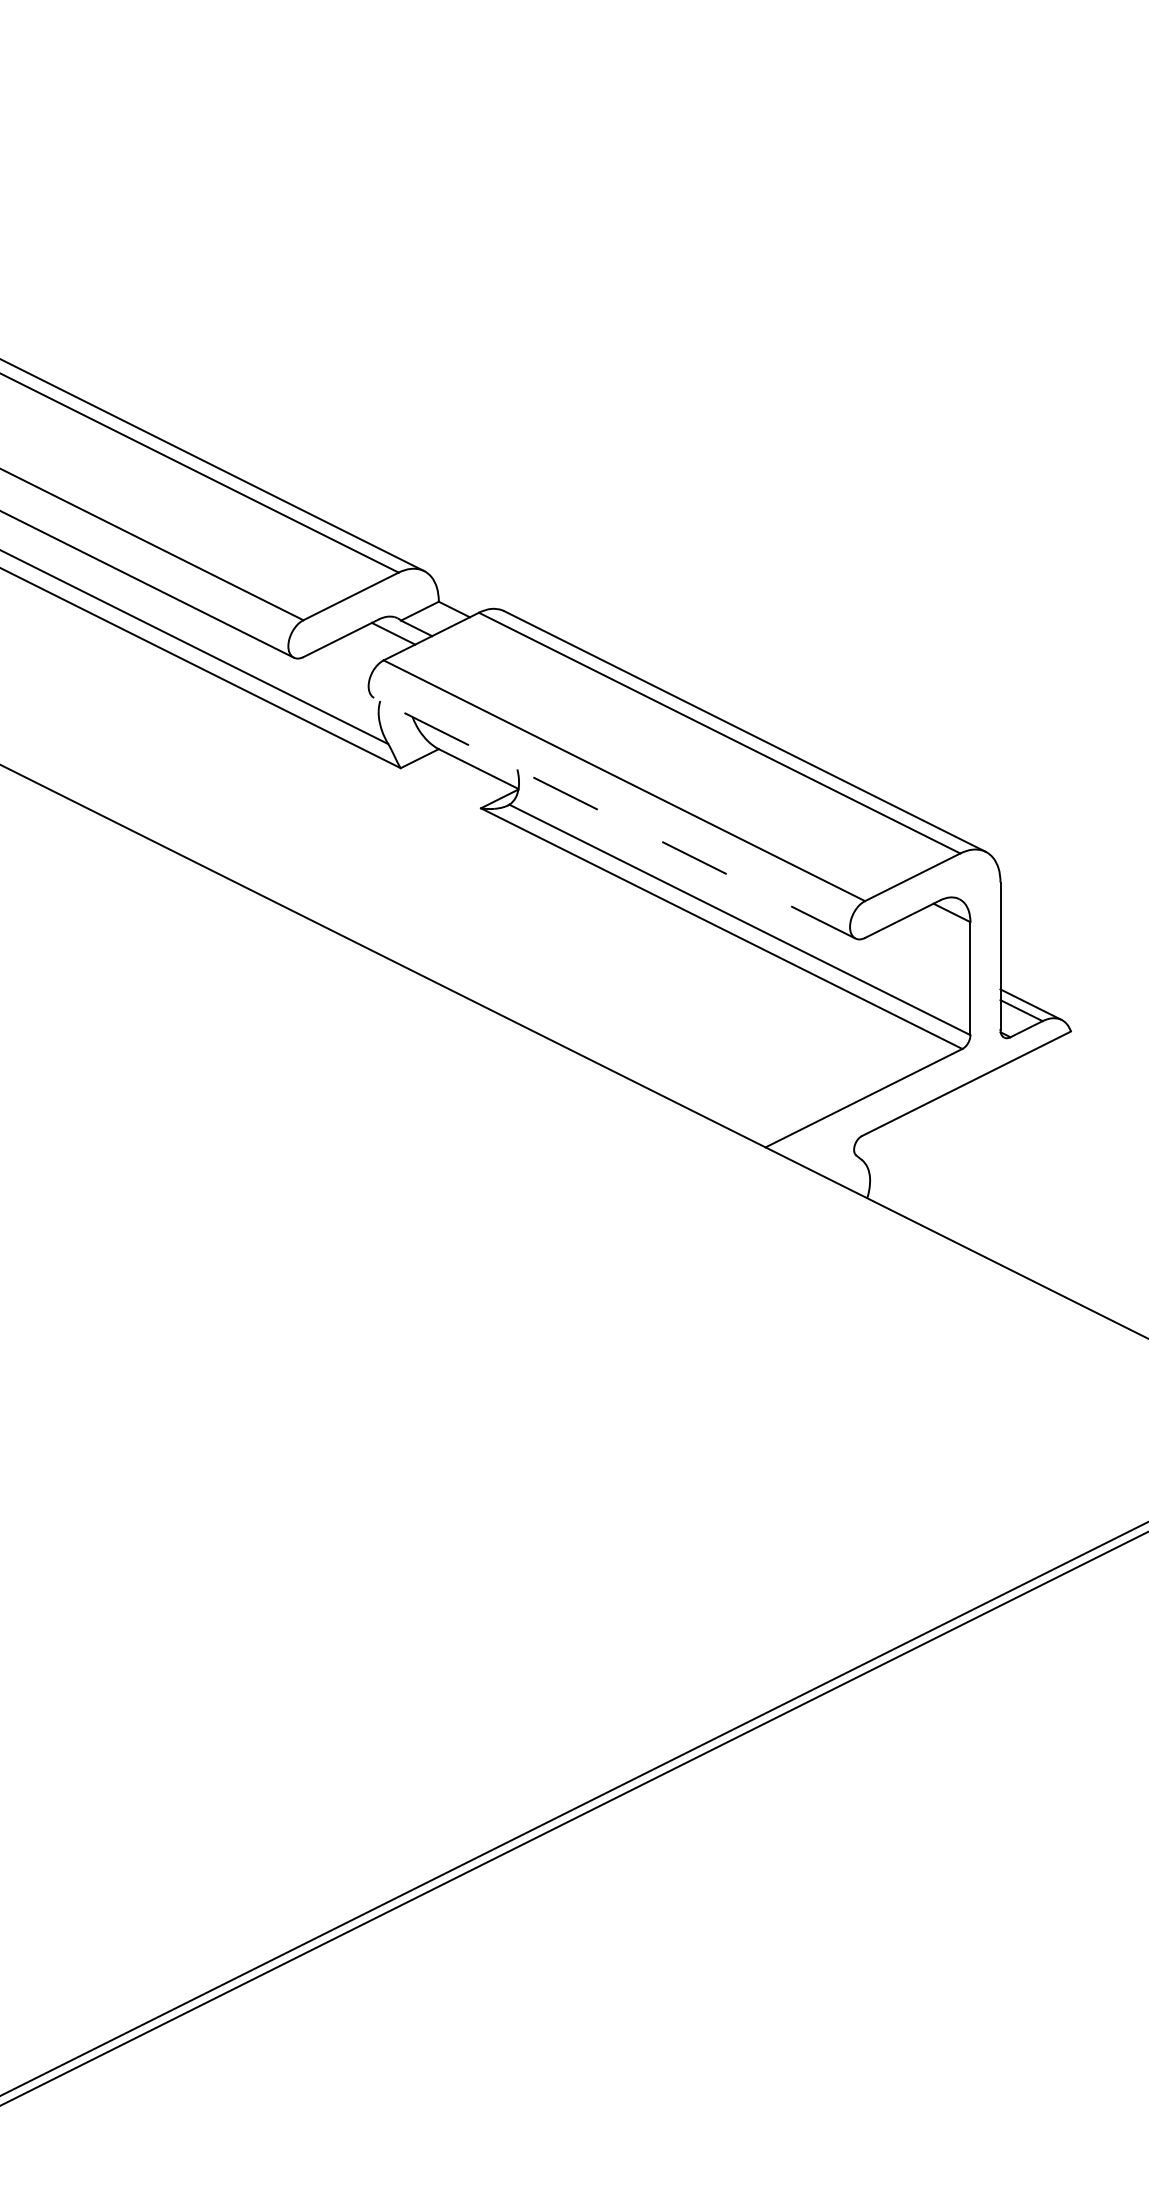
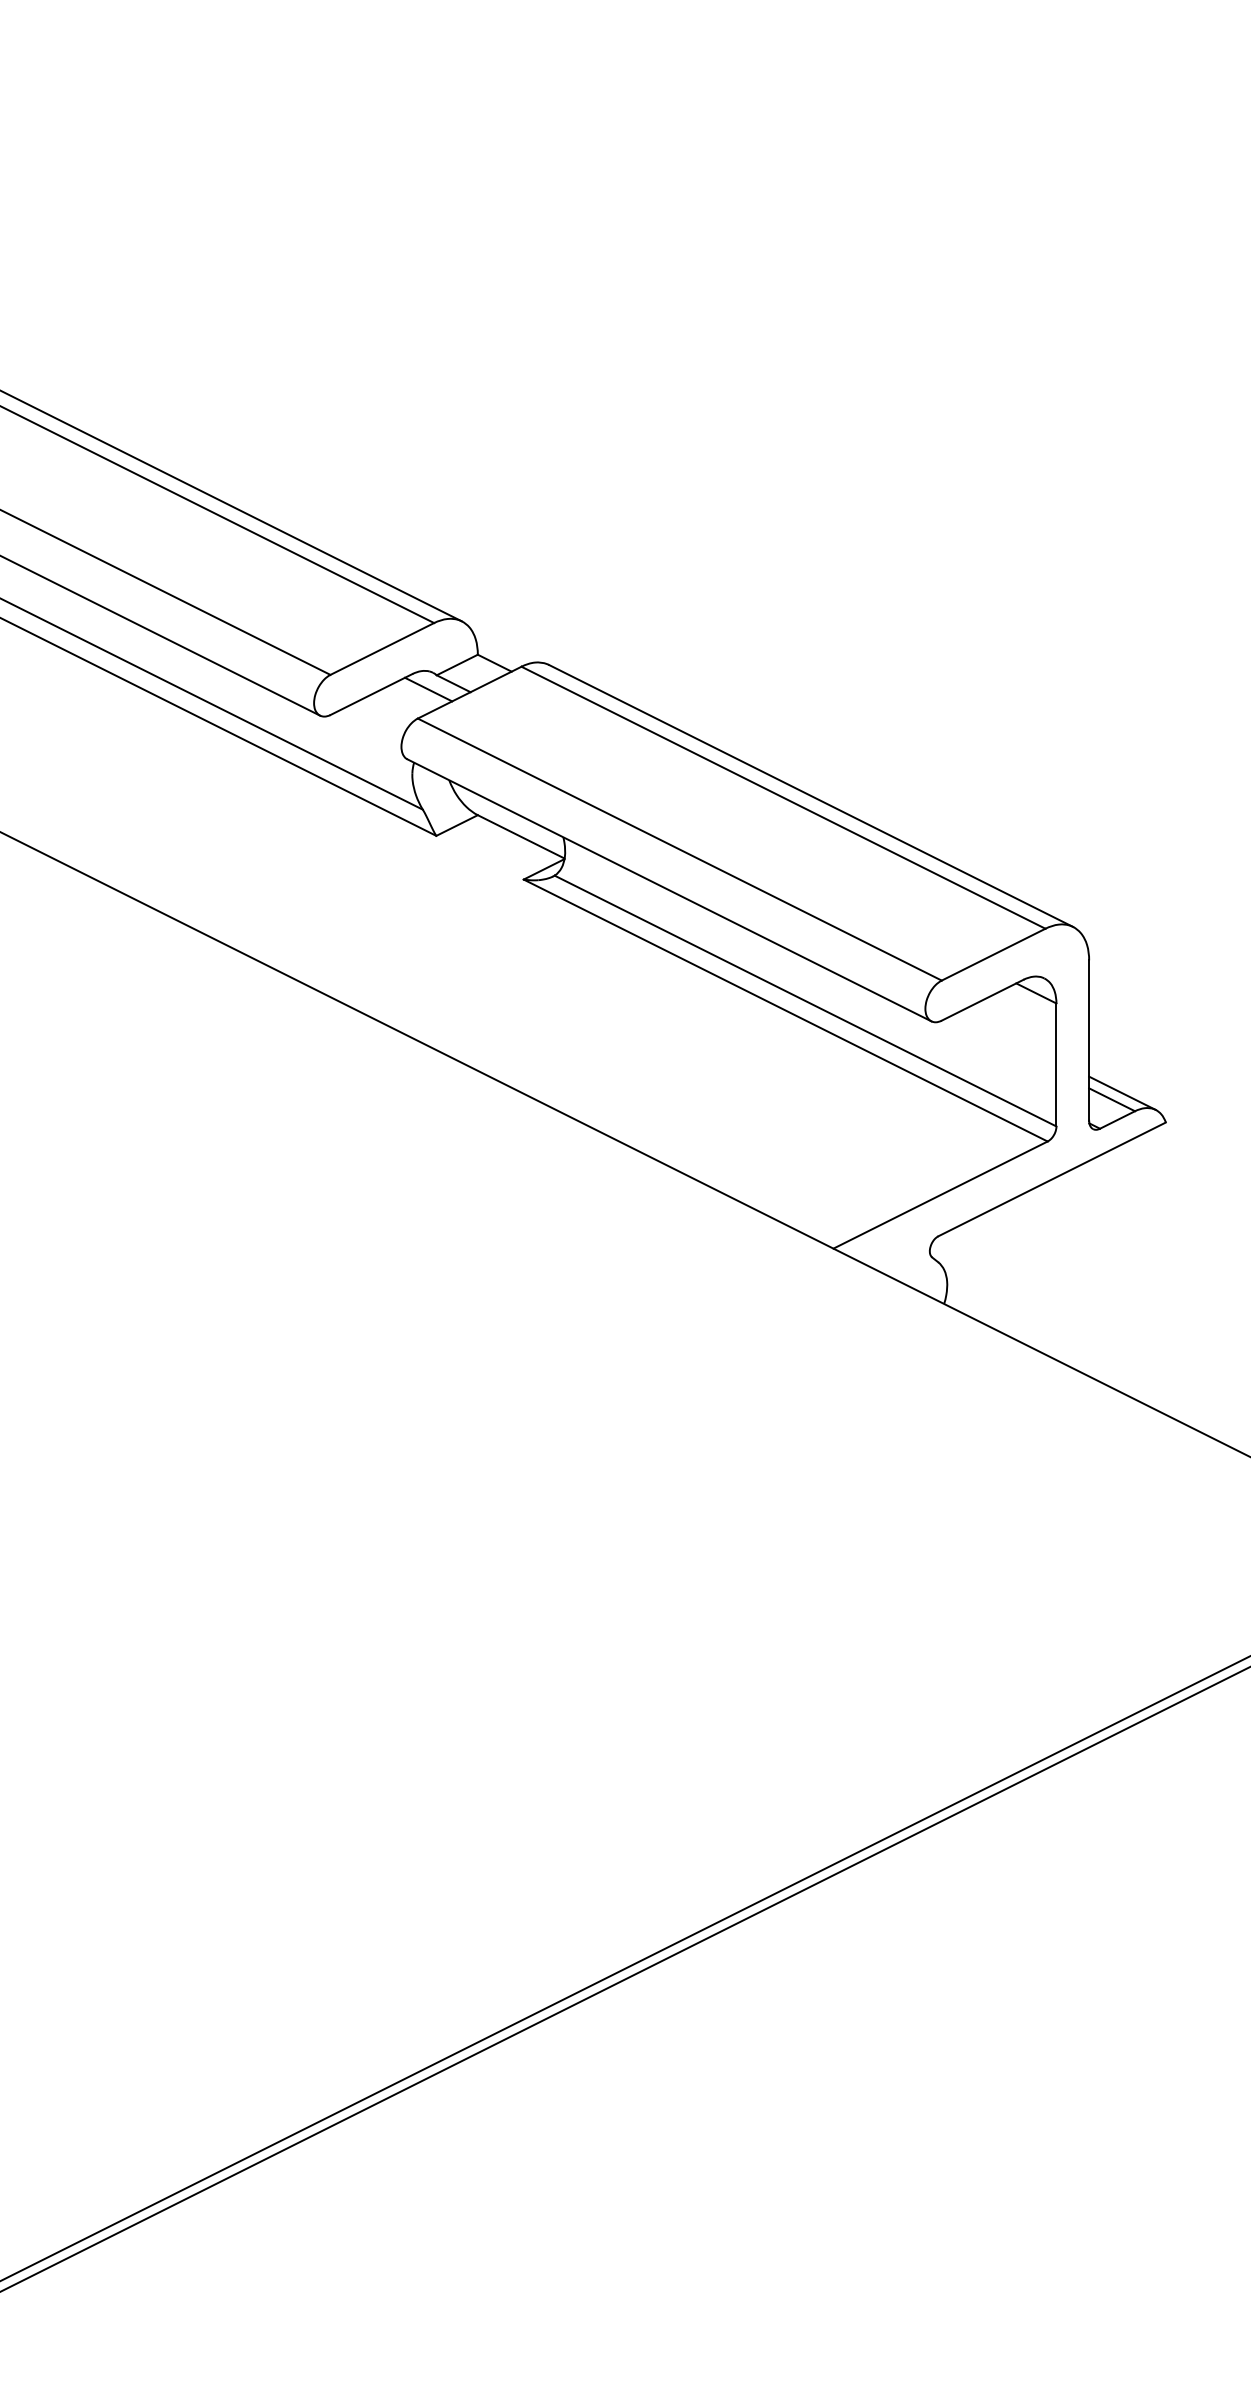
line: (614, 818) -> (669, 890), dashed -> solid

